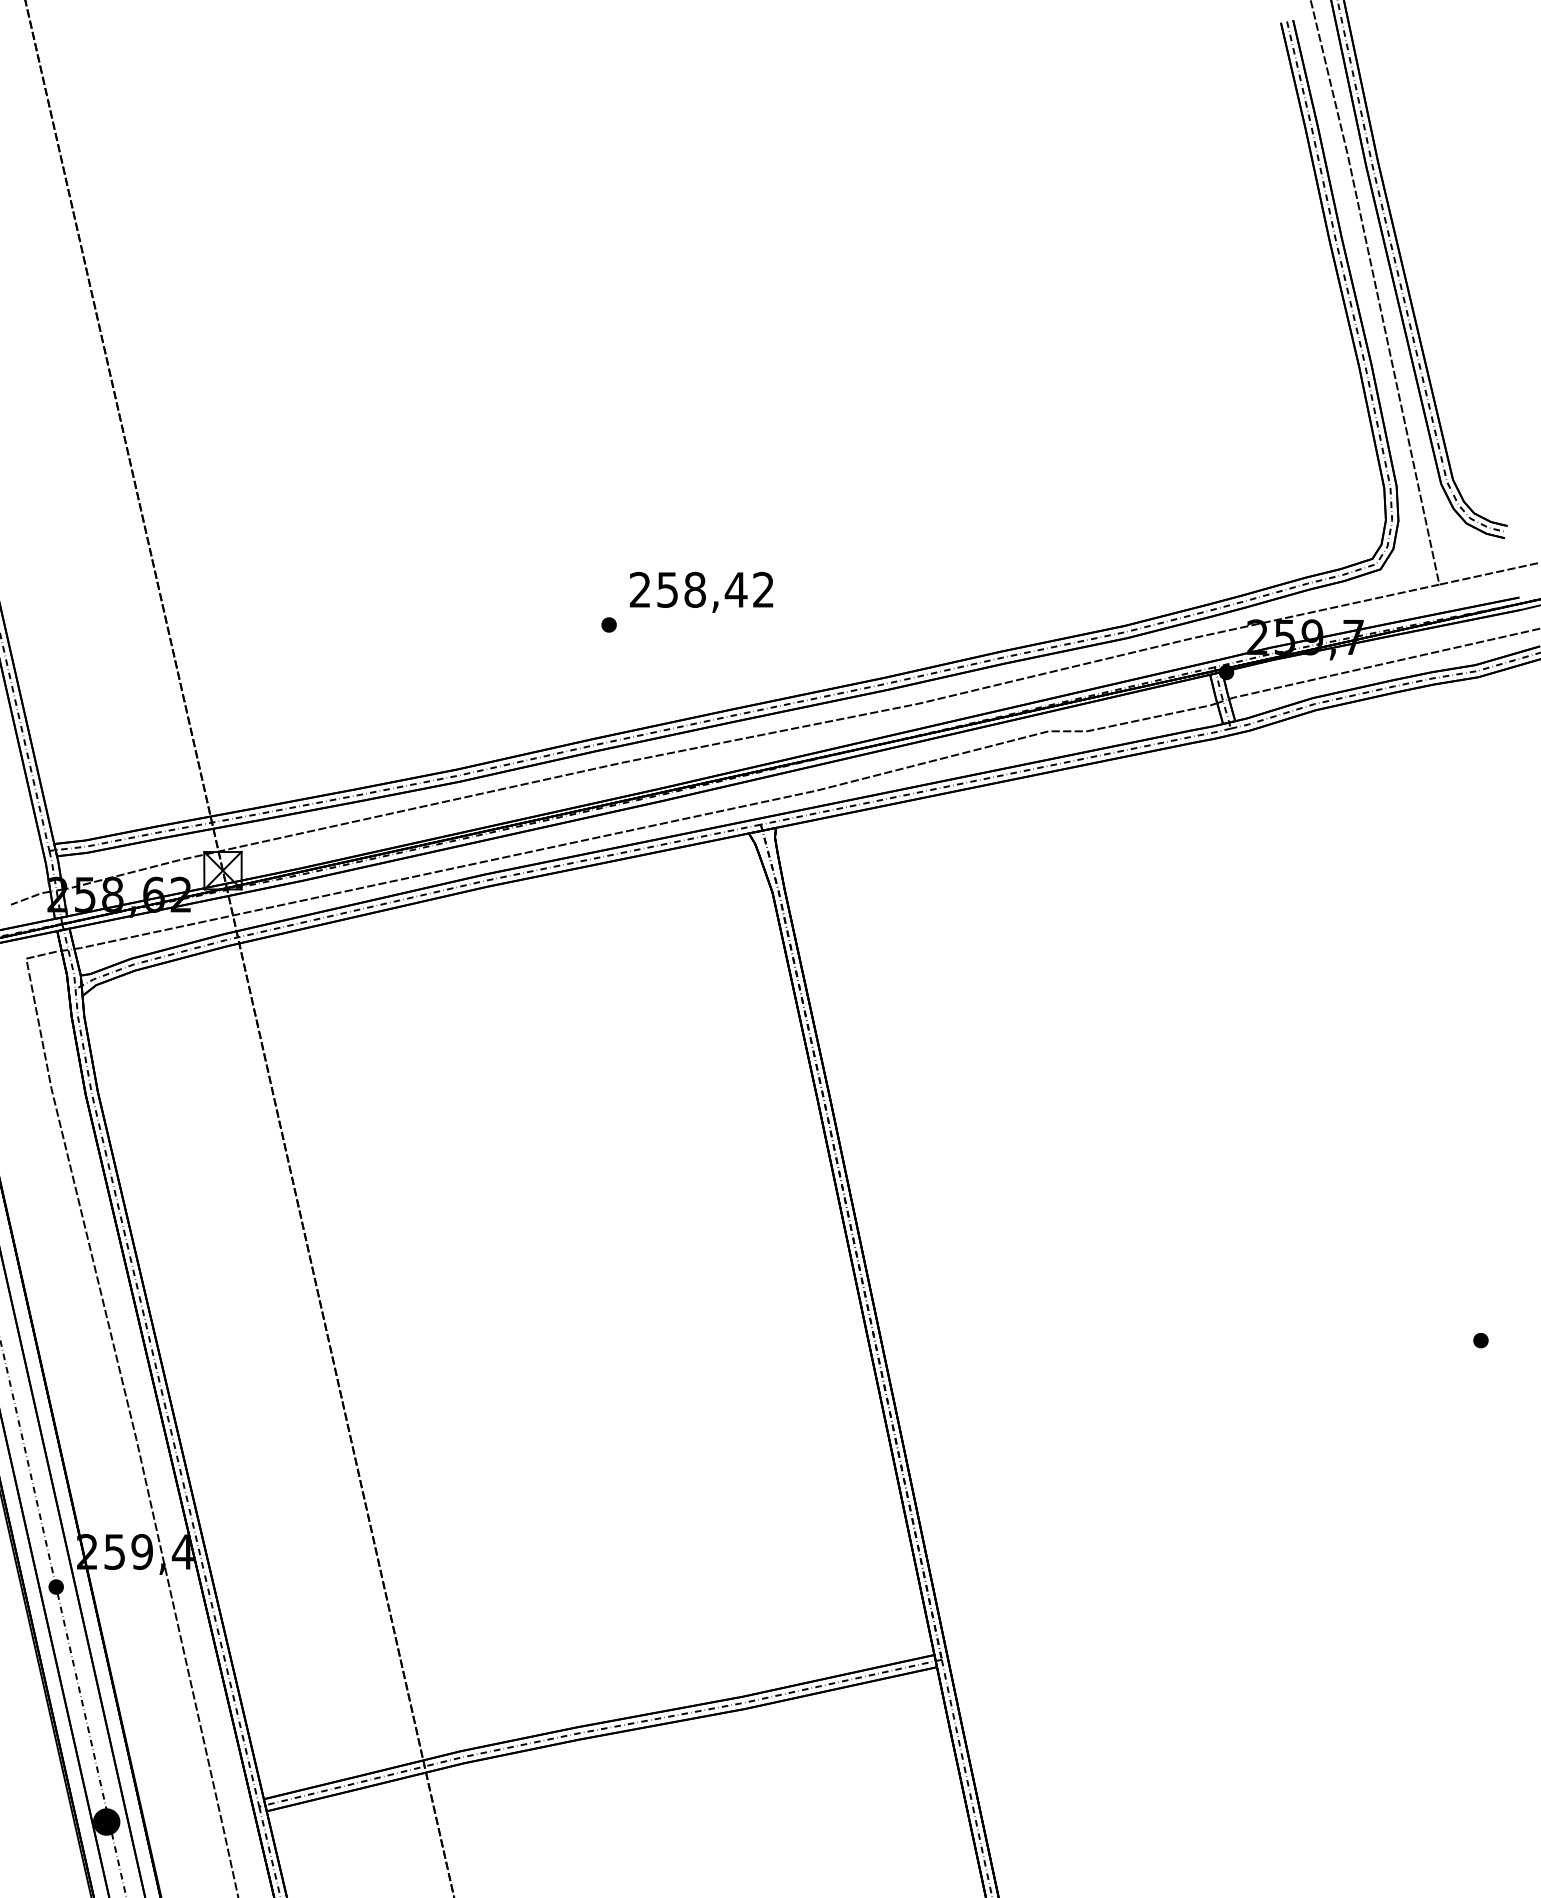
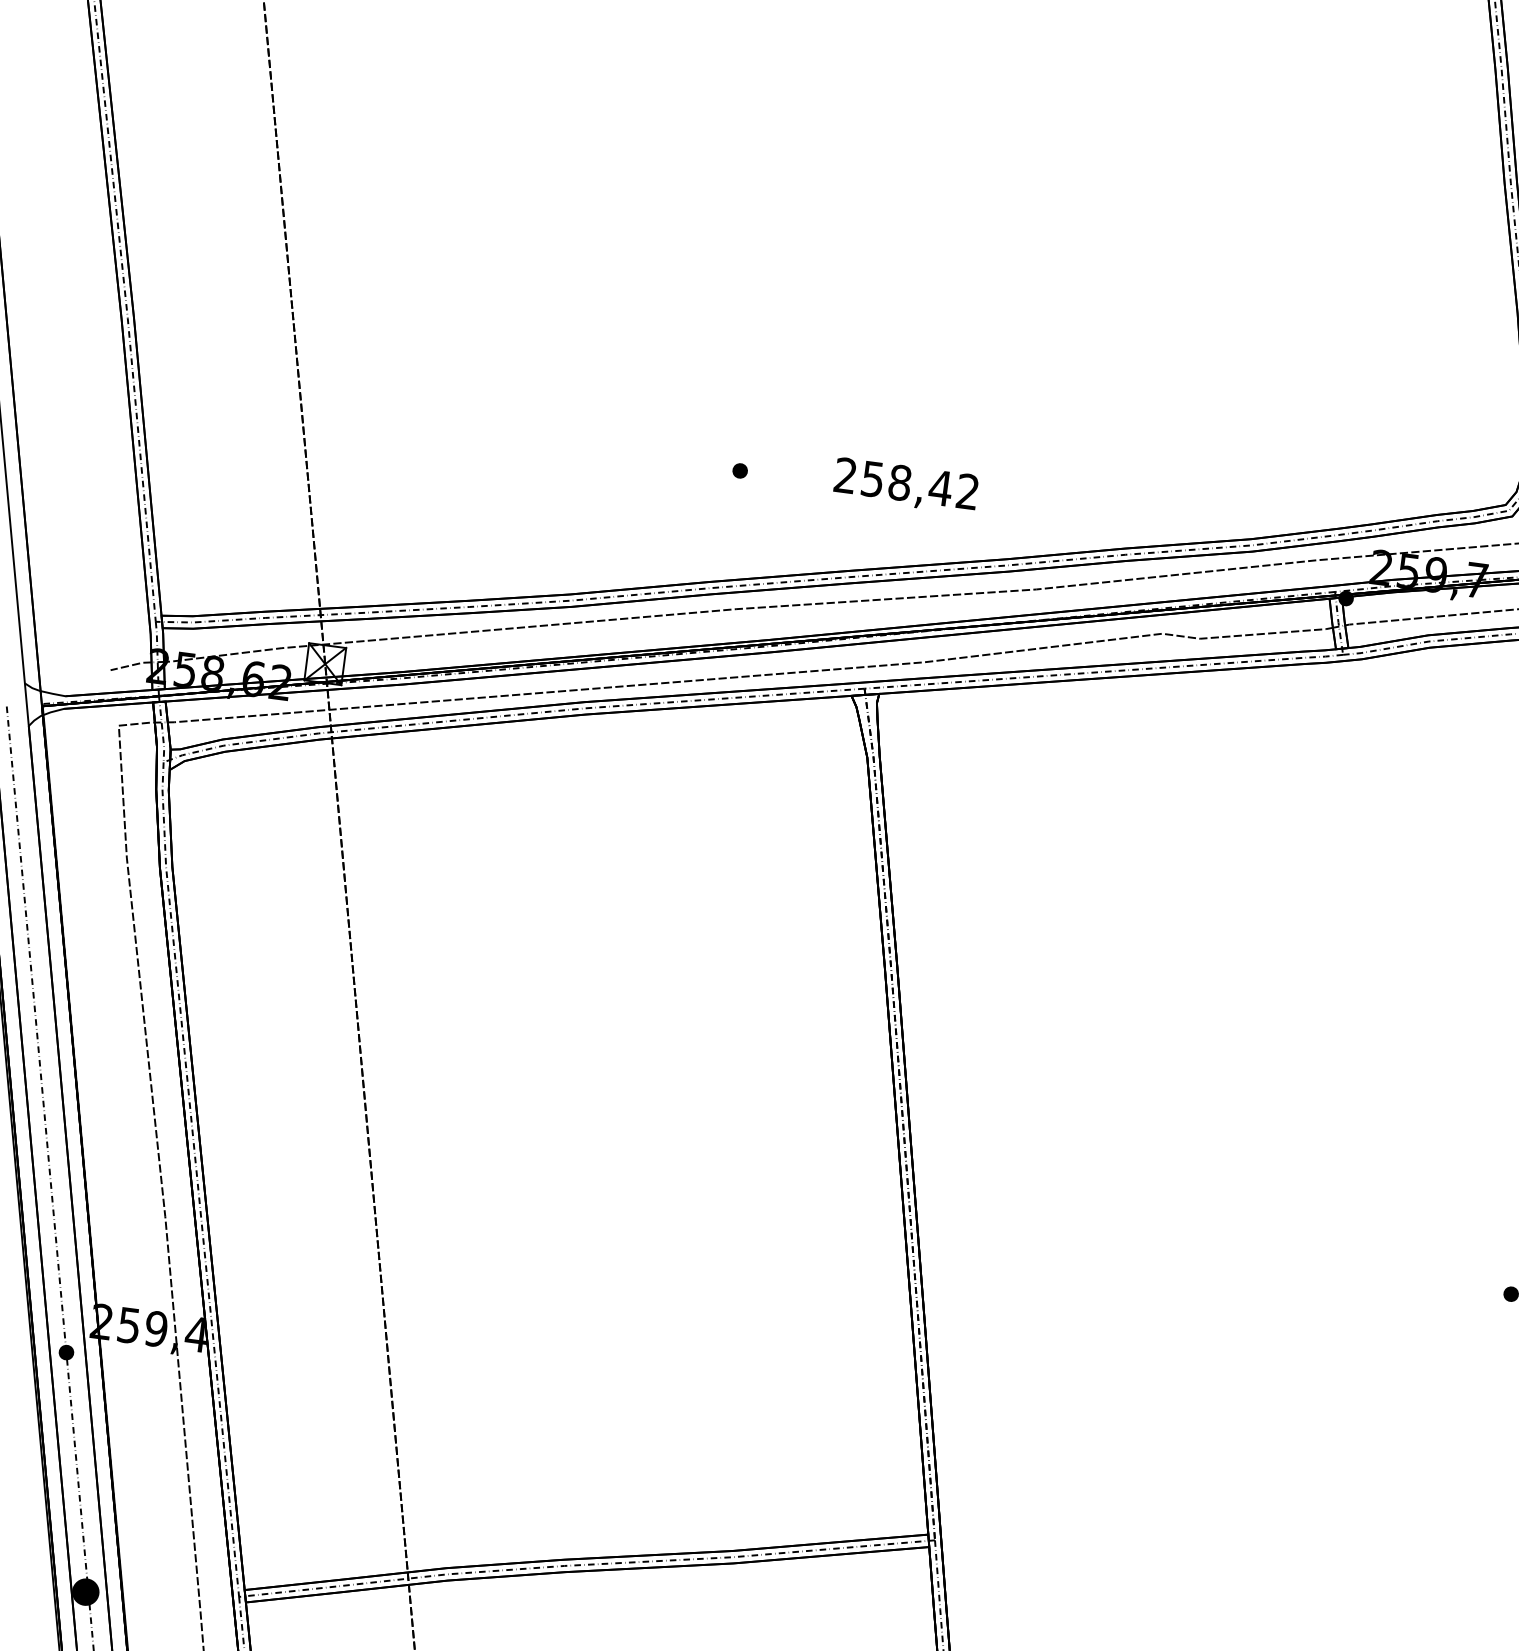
text: (701, 591) -> (906, 485), moved

